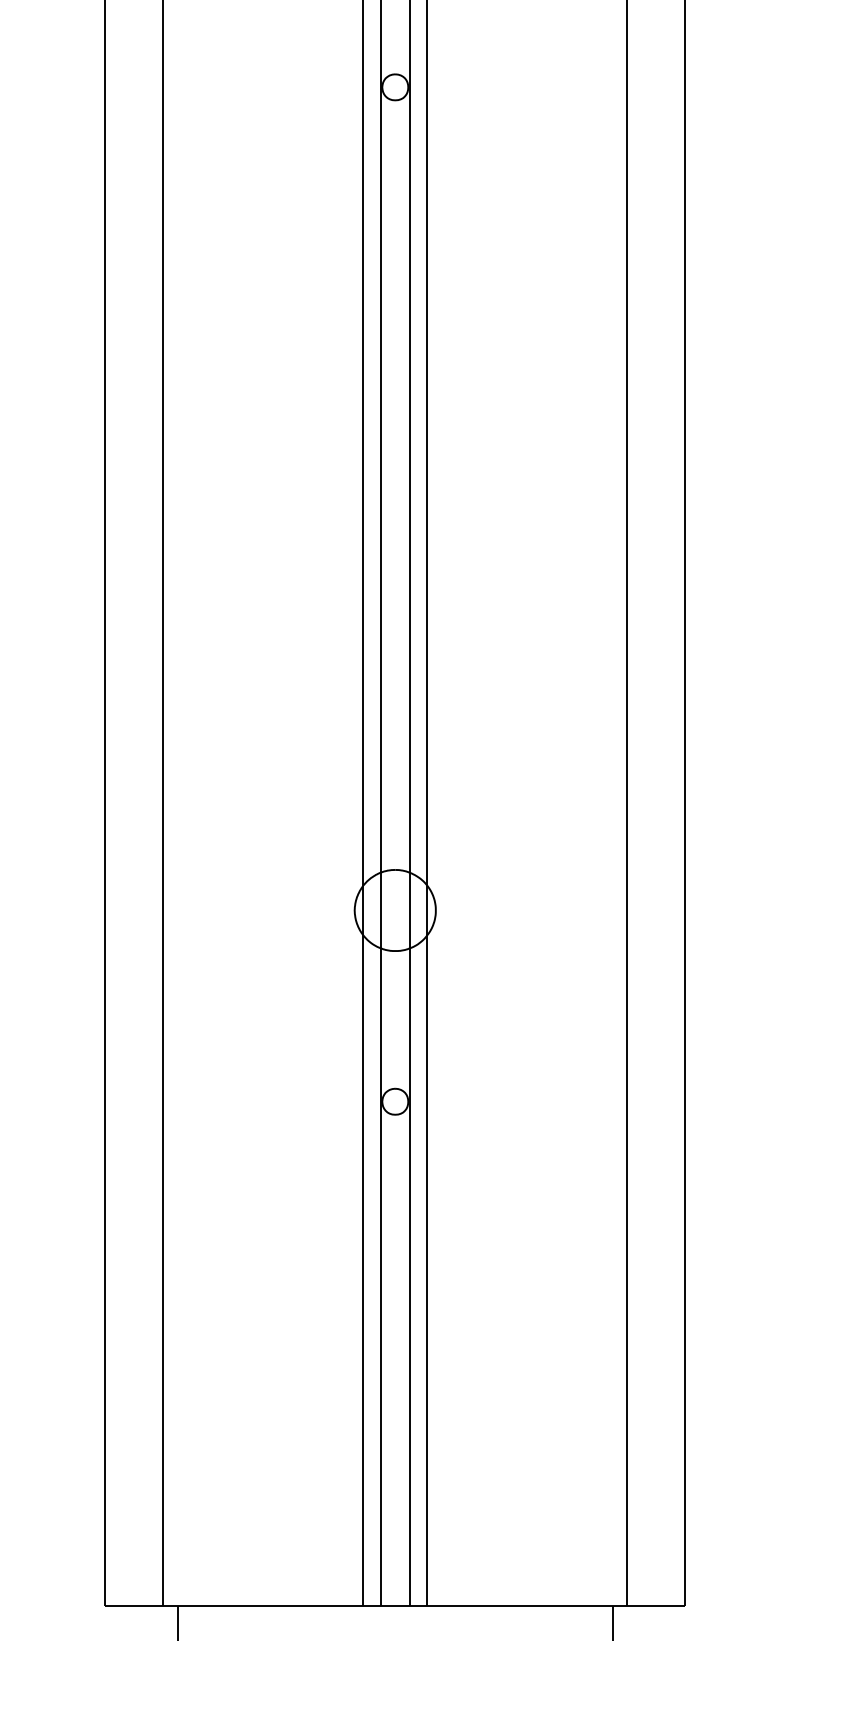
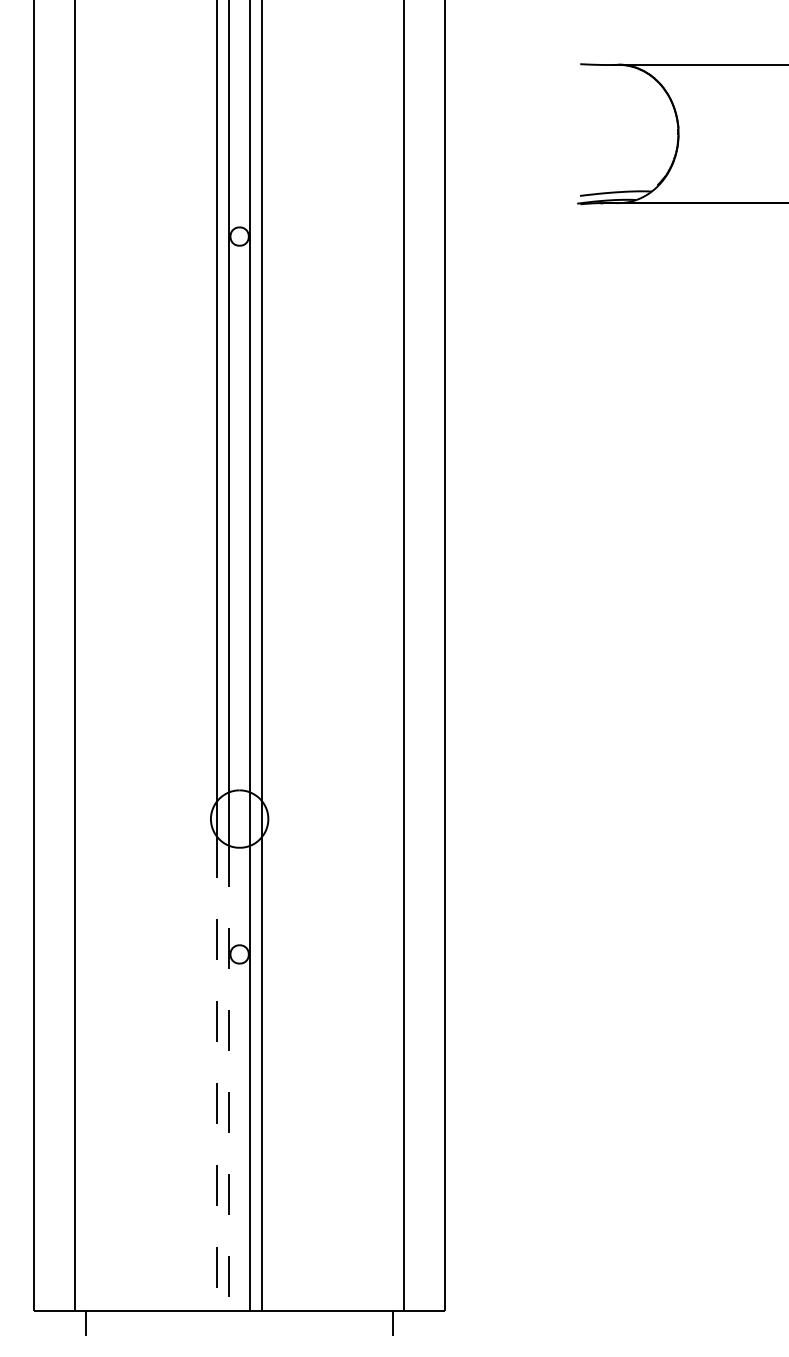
line: (362, 1271) -> (216, 1074), solid -> dashed
line: (380, 1277) -> (229, 1078), solid -> dashed

